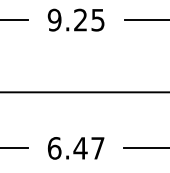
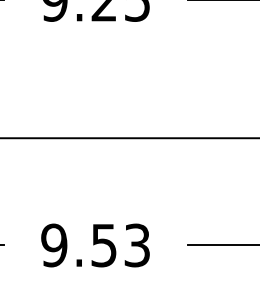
text: (75, 148) -> (94, 245), 6.47 -> 9.53

